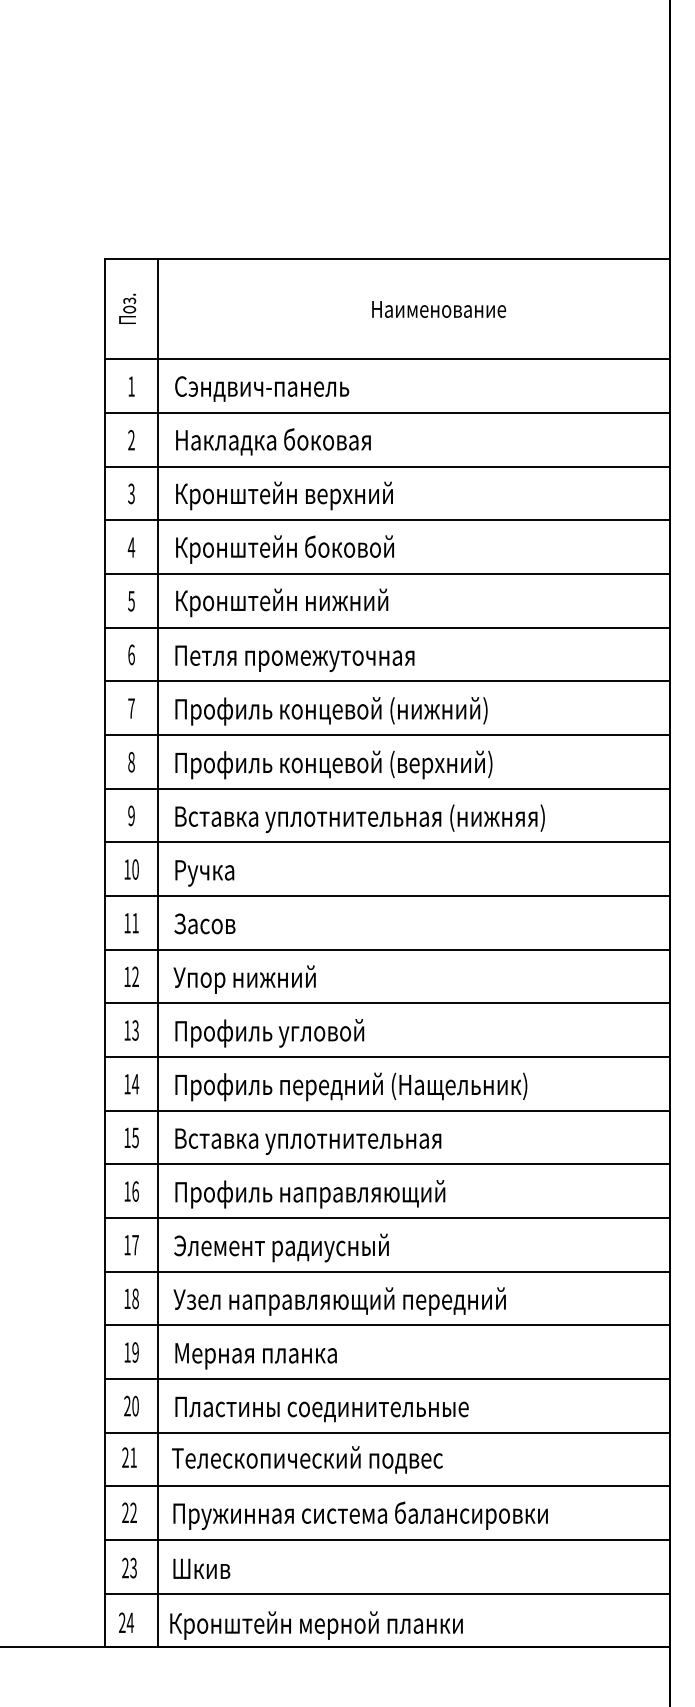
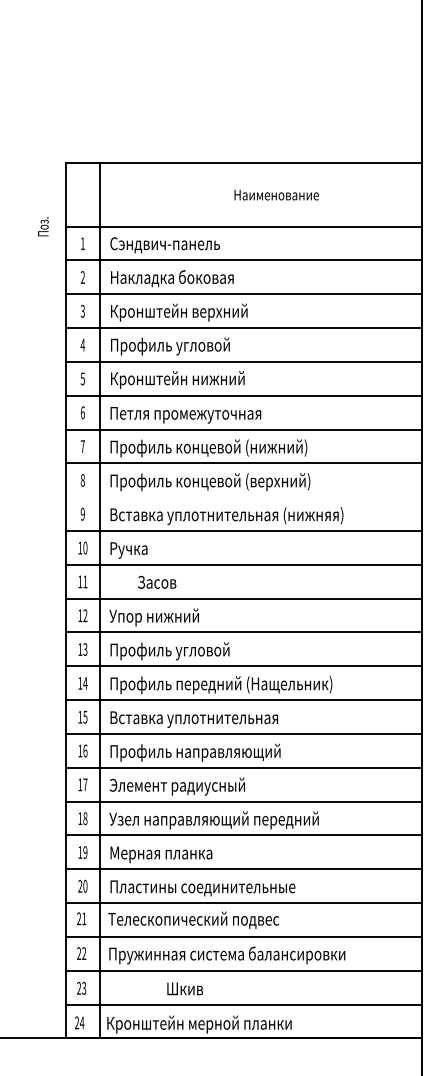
text: (127, 308) -> (43, 226), moved
text: (286, 549) -> (180, 346), Кронштейн боковой -> Профиль угловой
line: (386, 789) -> (243, 497), removed
text: (205, 922) -> (157, 581), moved
text: (202, 1568) -> (185, 988), moved

